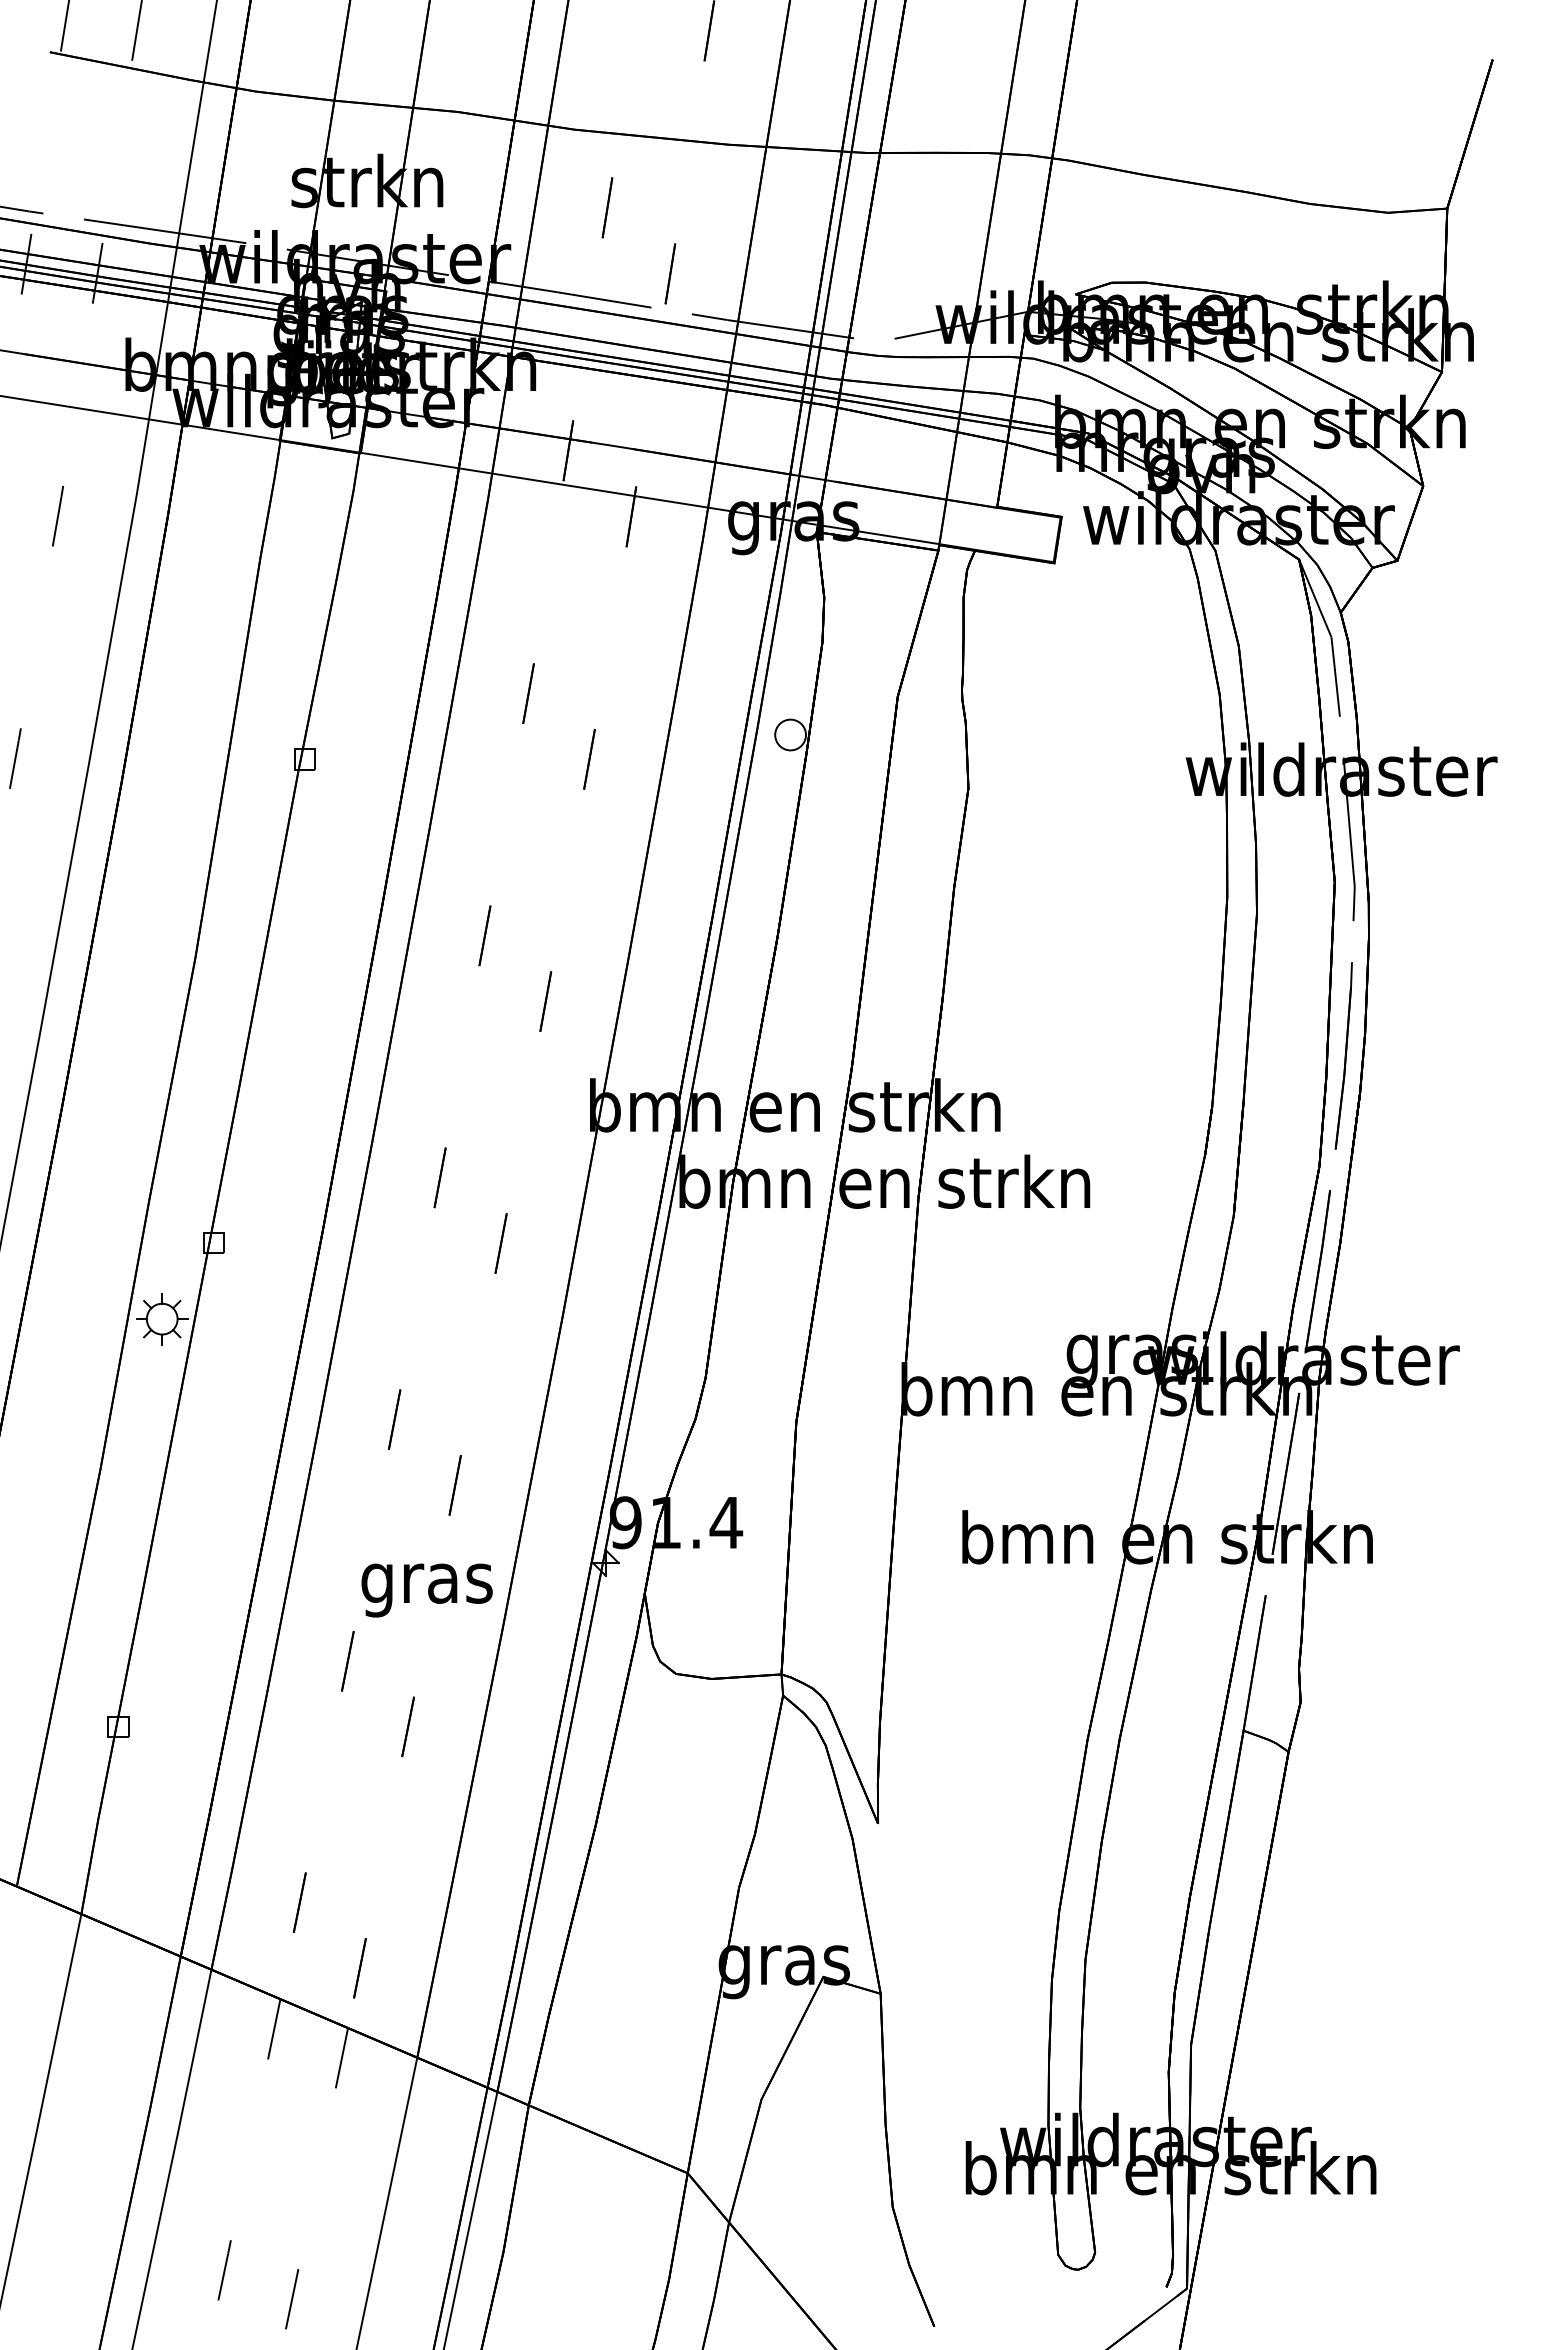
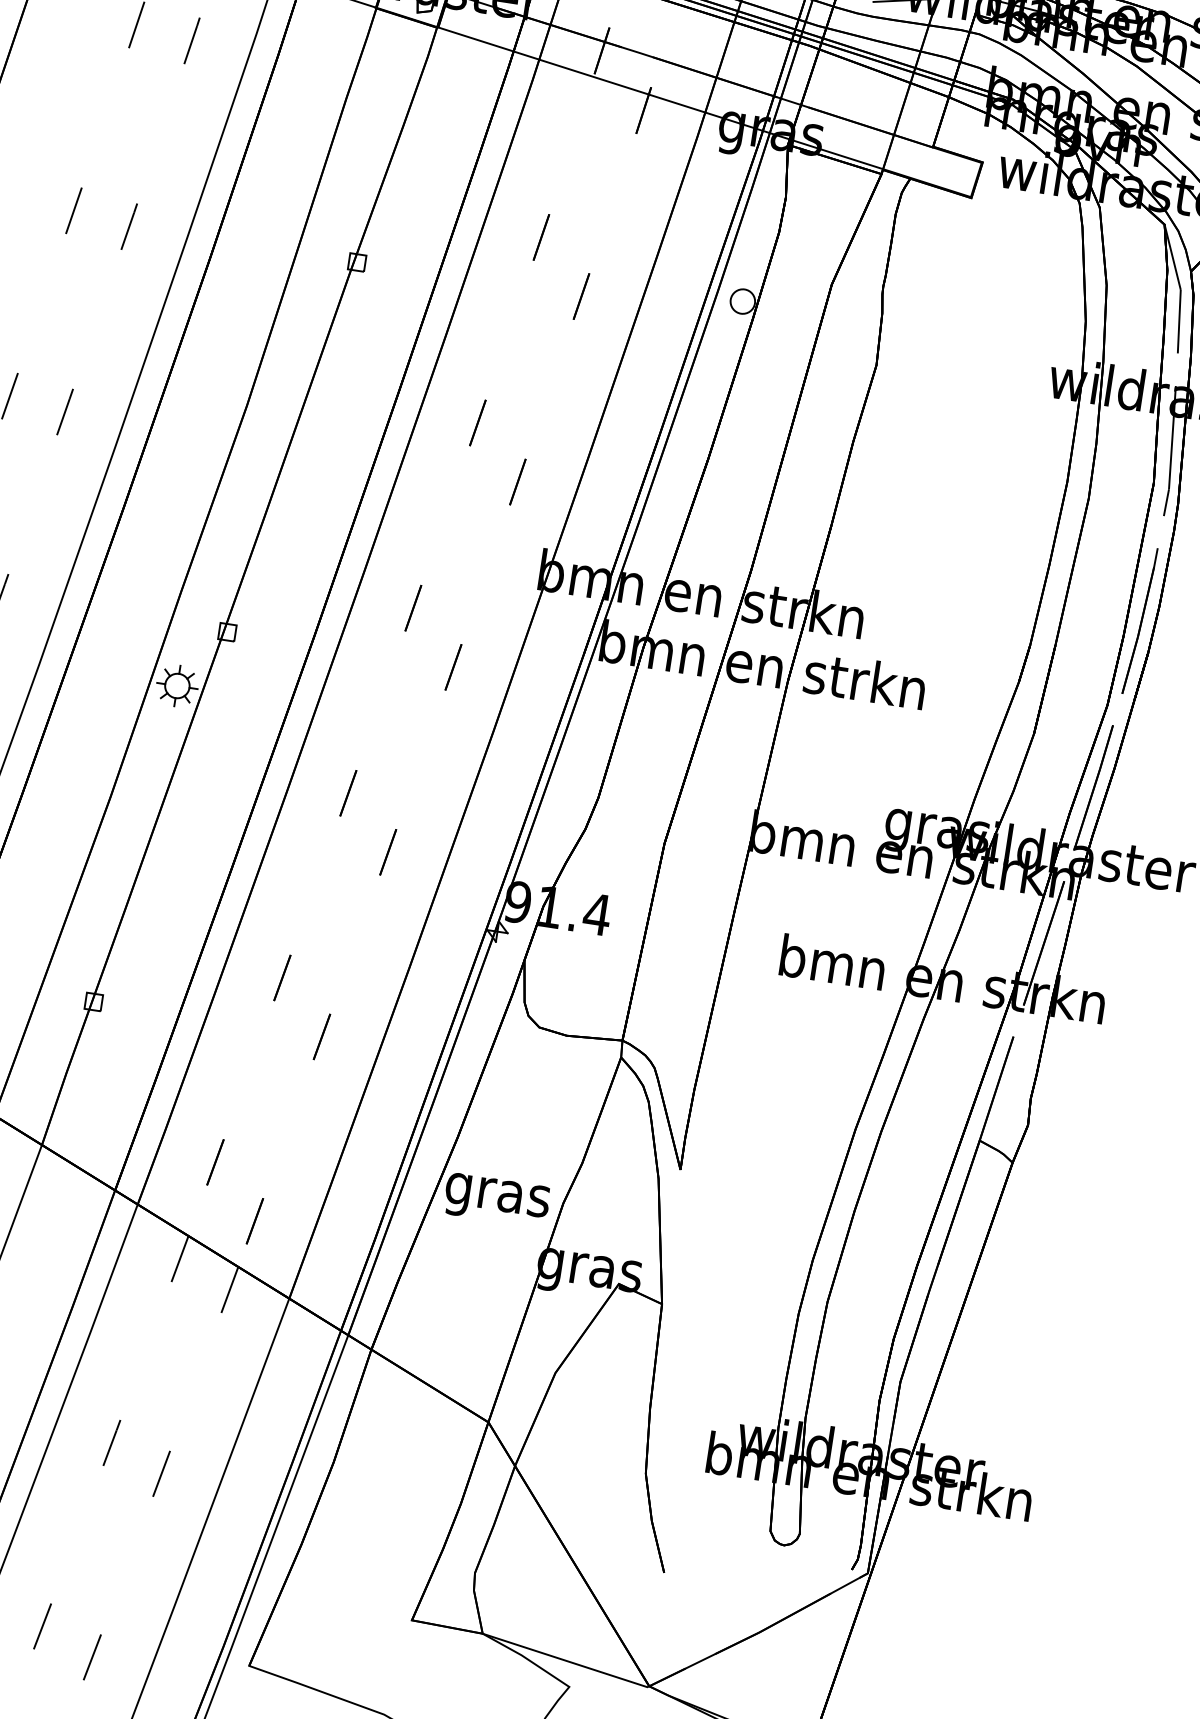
text: (426, 1590) -> (496, 1200), moved

